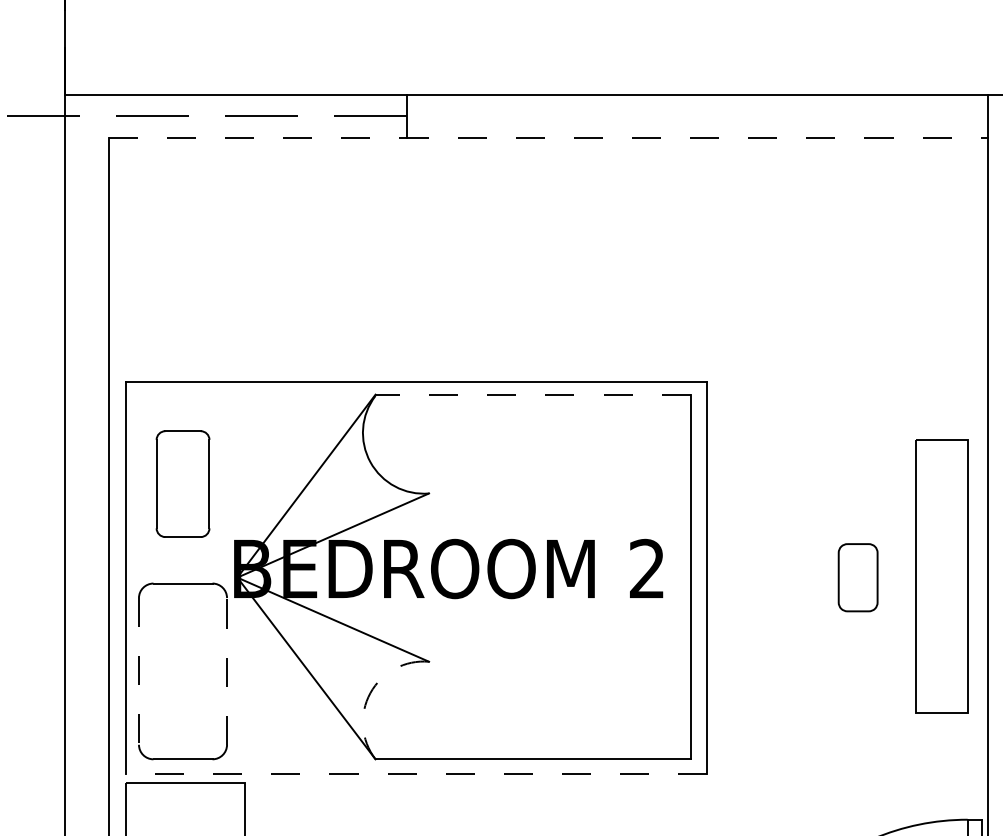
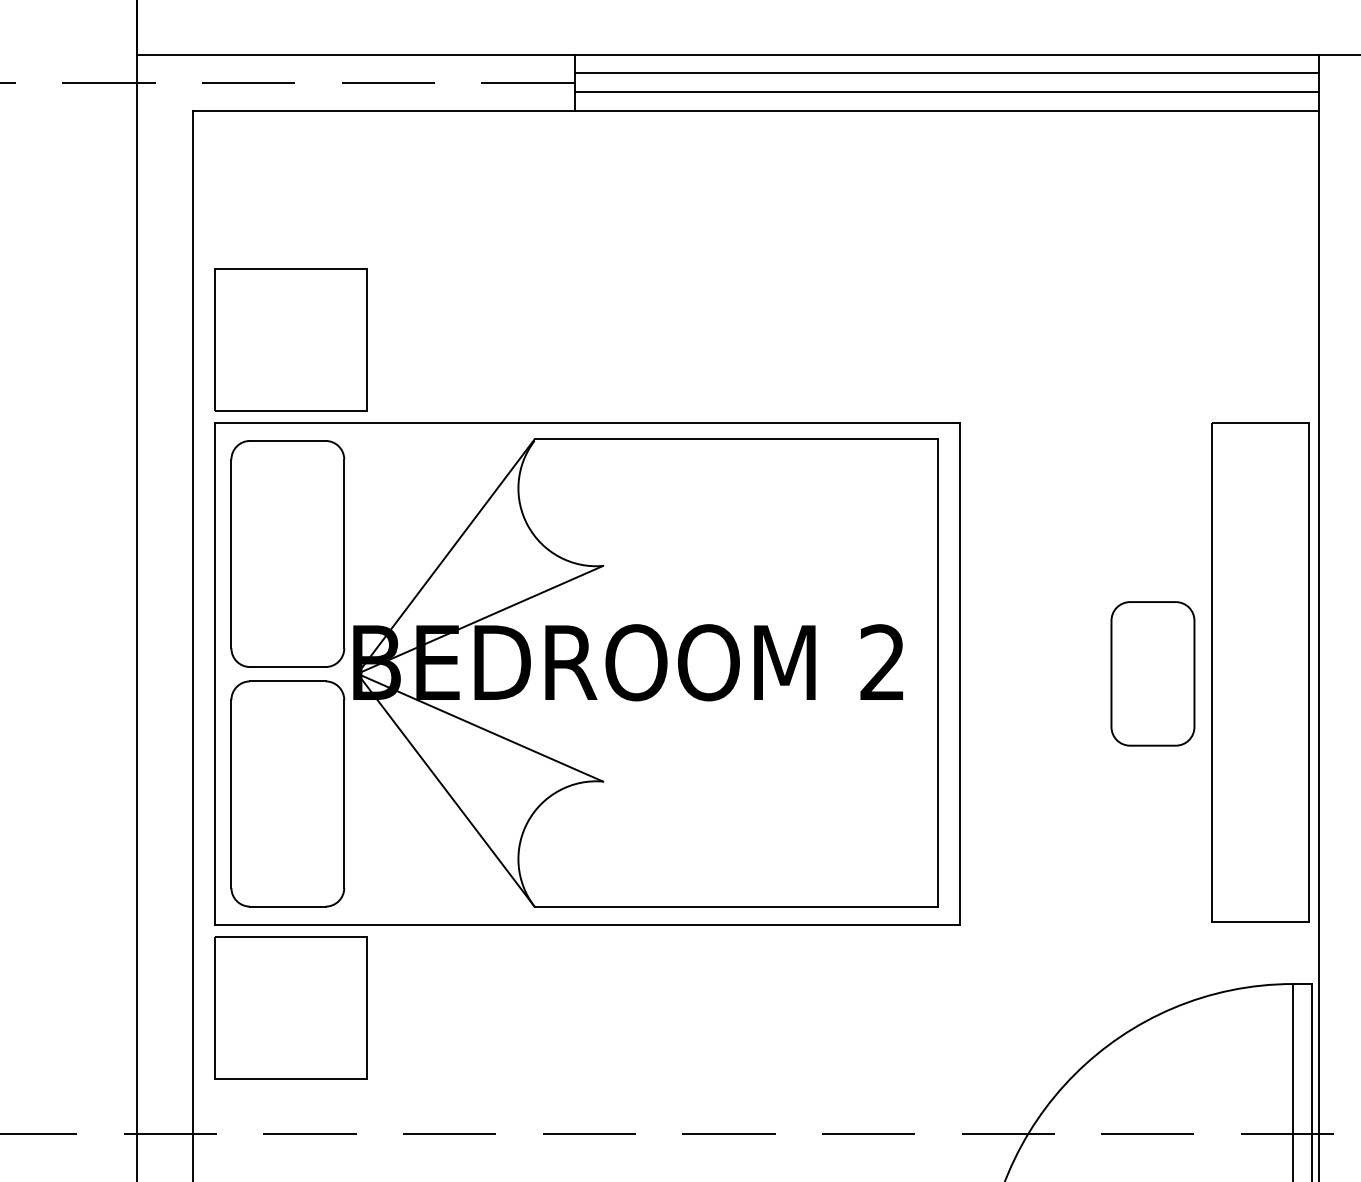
line: (697, 109) -> (946, 73), added
line: (697, 123) -> (946, 92), added
line: (548, 138) -> (756, 110), dashed -> solid
part: (185, 316) -> (290, 339), added
line: (533, 394) -> (736, 439), dashed -> solid
part: (182, 483) -> (287, 553), size x1.67
part: (942, 576) -> (1260, 672), size x1.43
part: (857, 577) -> (1152, 673), size x1.67
line: (139, 671) -> (231, 794), dashed -> solid
line: (227, 671) -> (344, 794), dashed -> solid
arc: (370, 692) -> (528, 821), dashed -> solid
line: (416, 774) -> (586, 925), dashed -> solid

